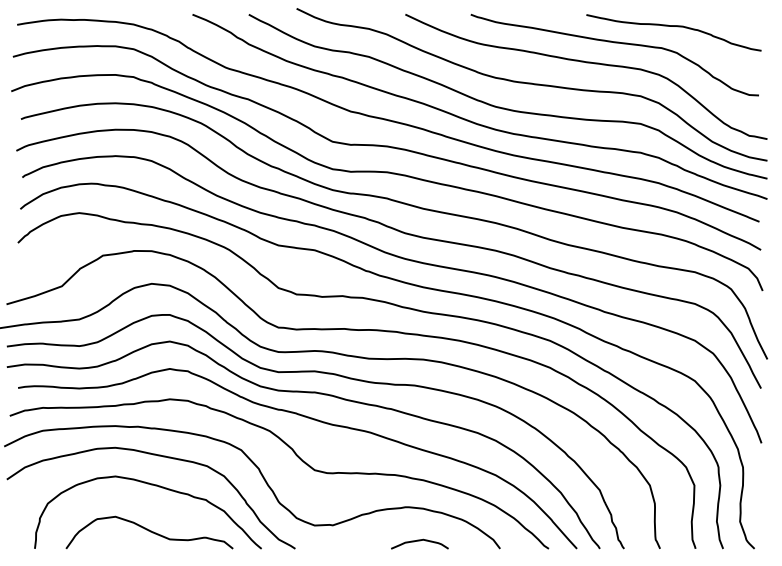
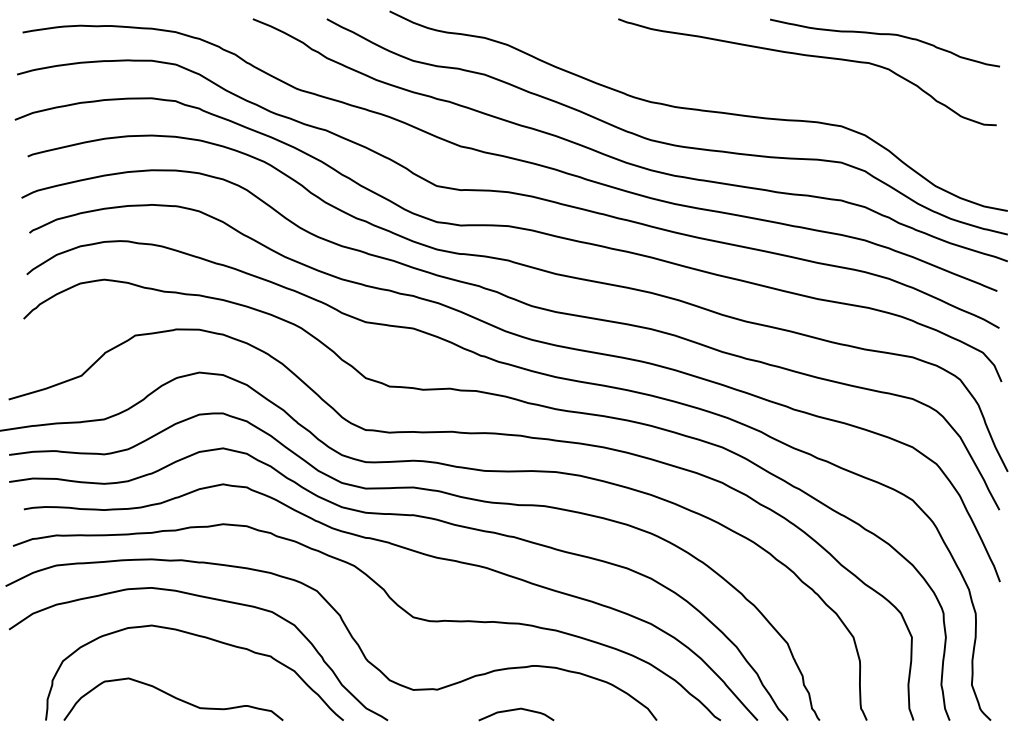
curve: (589, 63) -> (774, 83), removed
curve: (149, 531) -> (173, 697), moved
curve: (419, 541) -> (516, 710), moved

